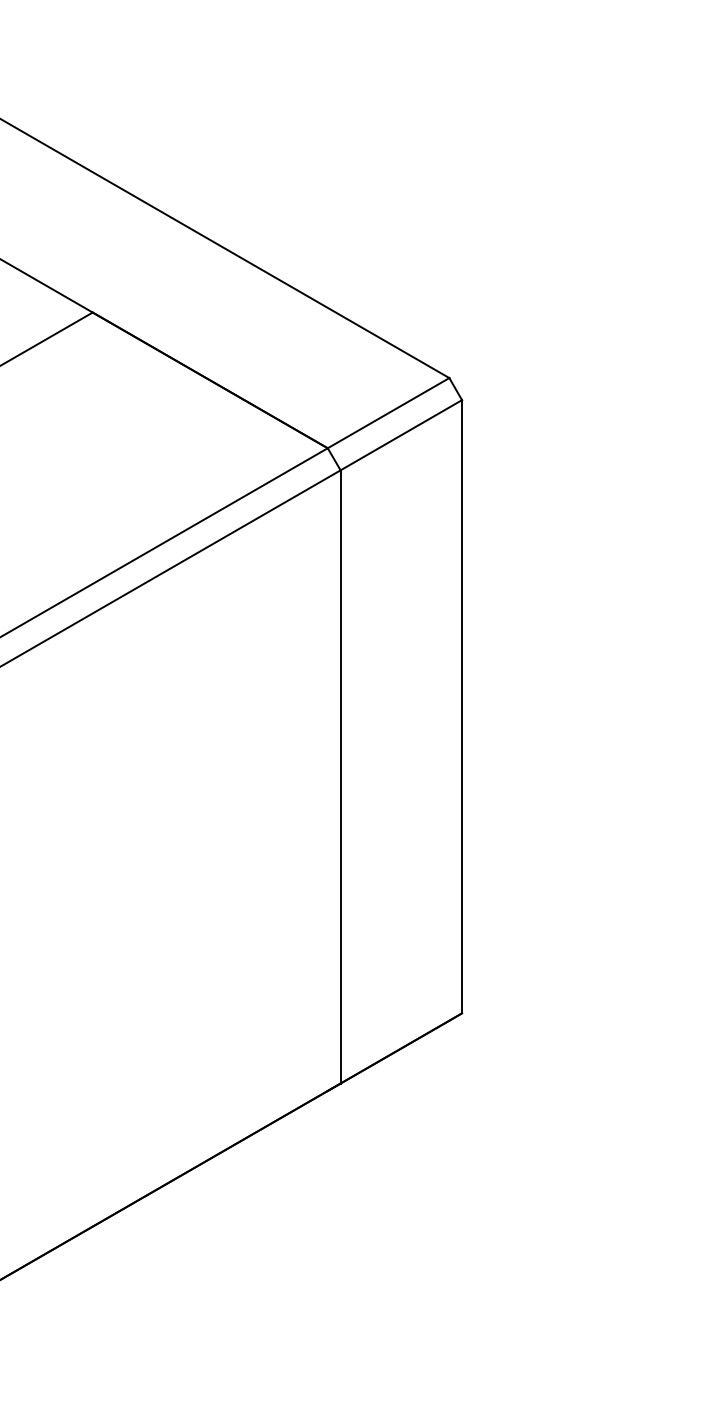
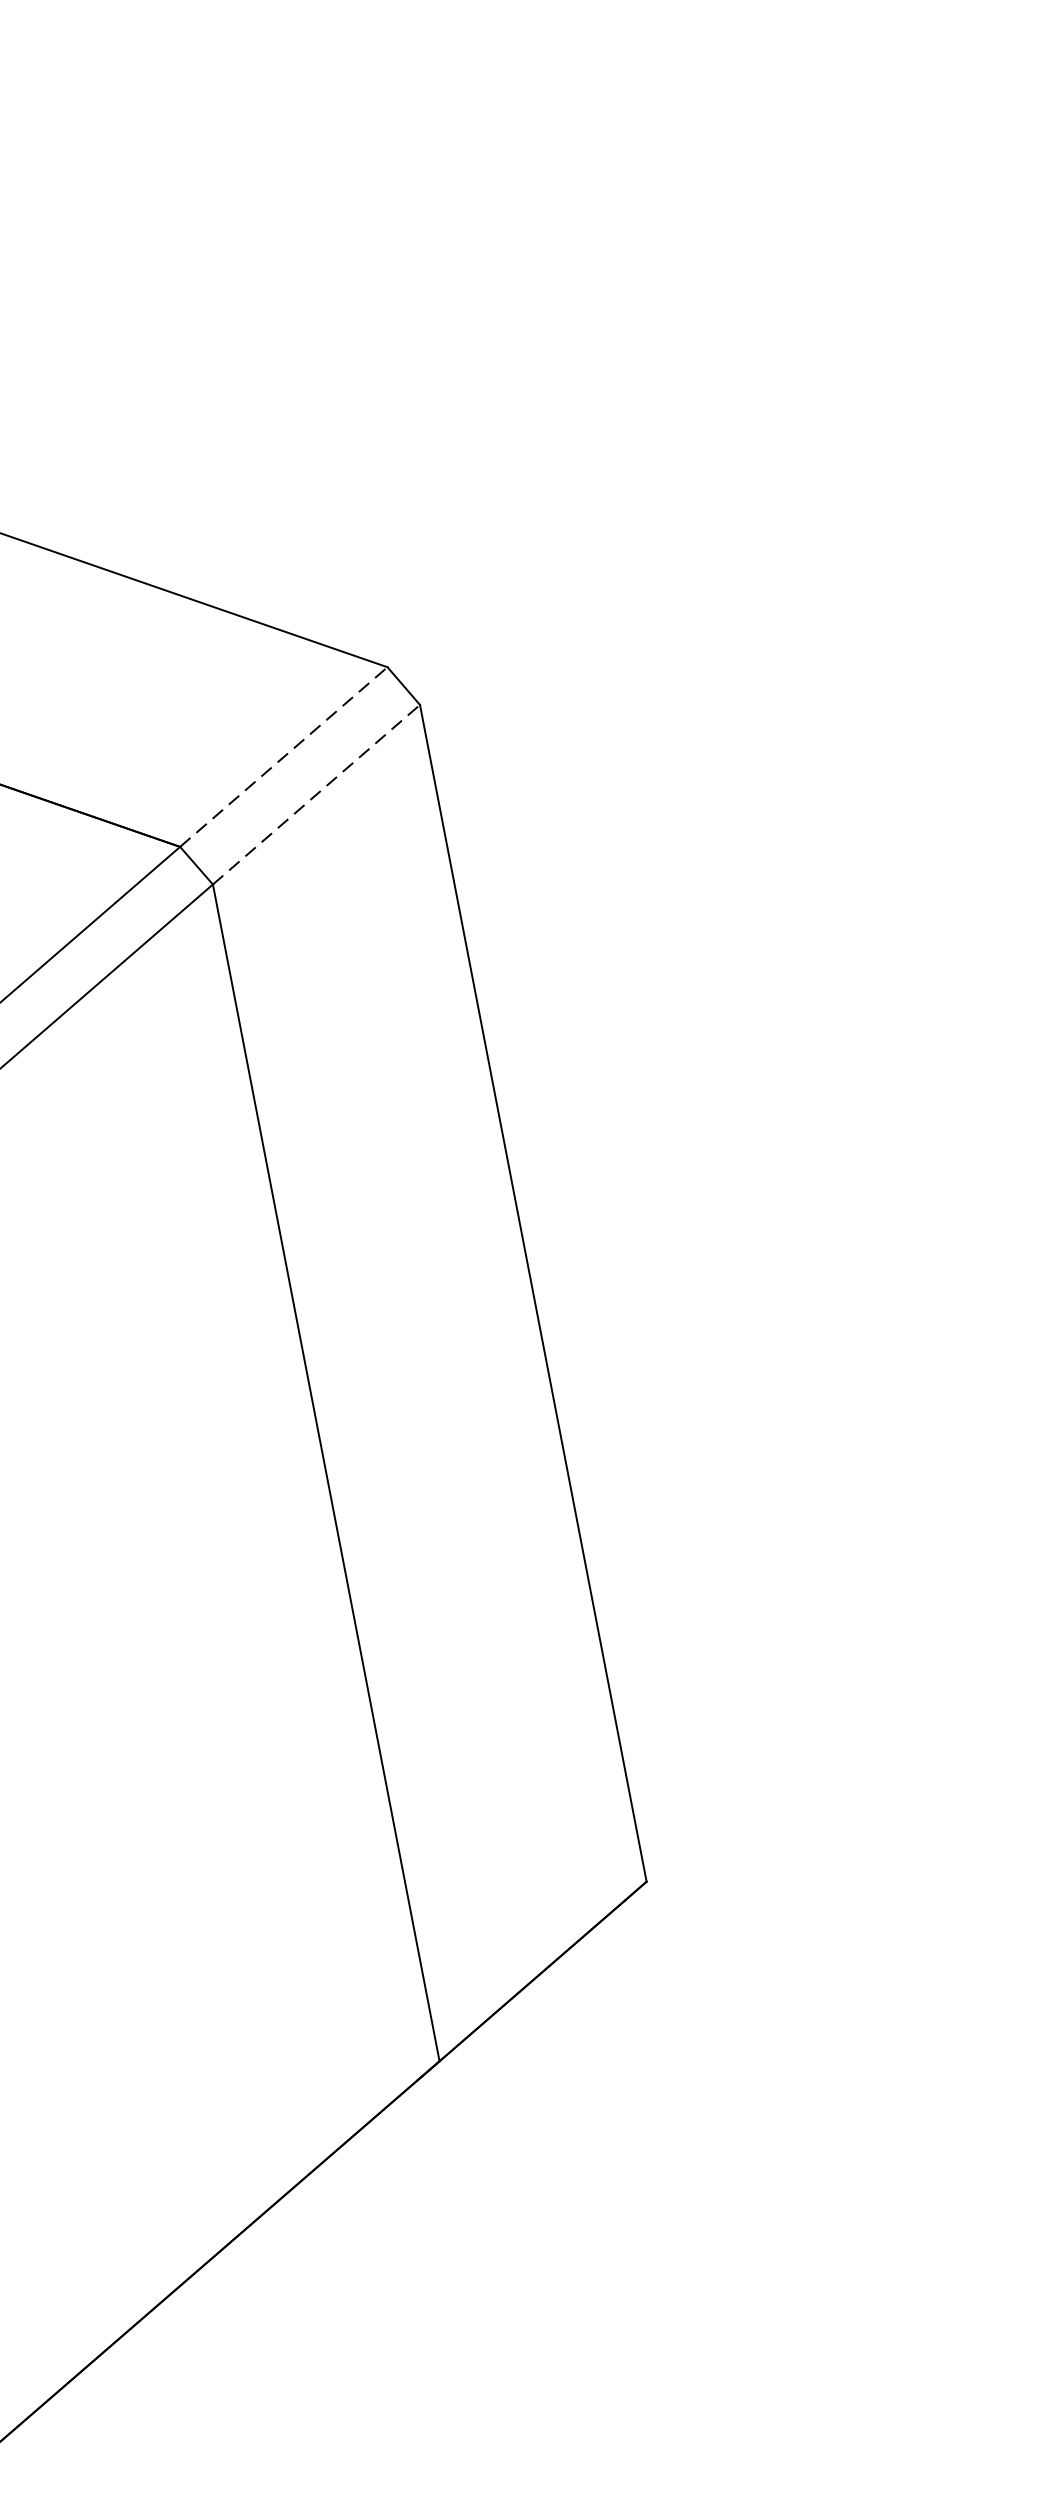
line: (389, 412) -> (285, 755), solid -> dashed
line: (401, 434) -> (316, 793), solid -> dashed

